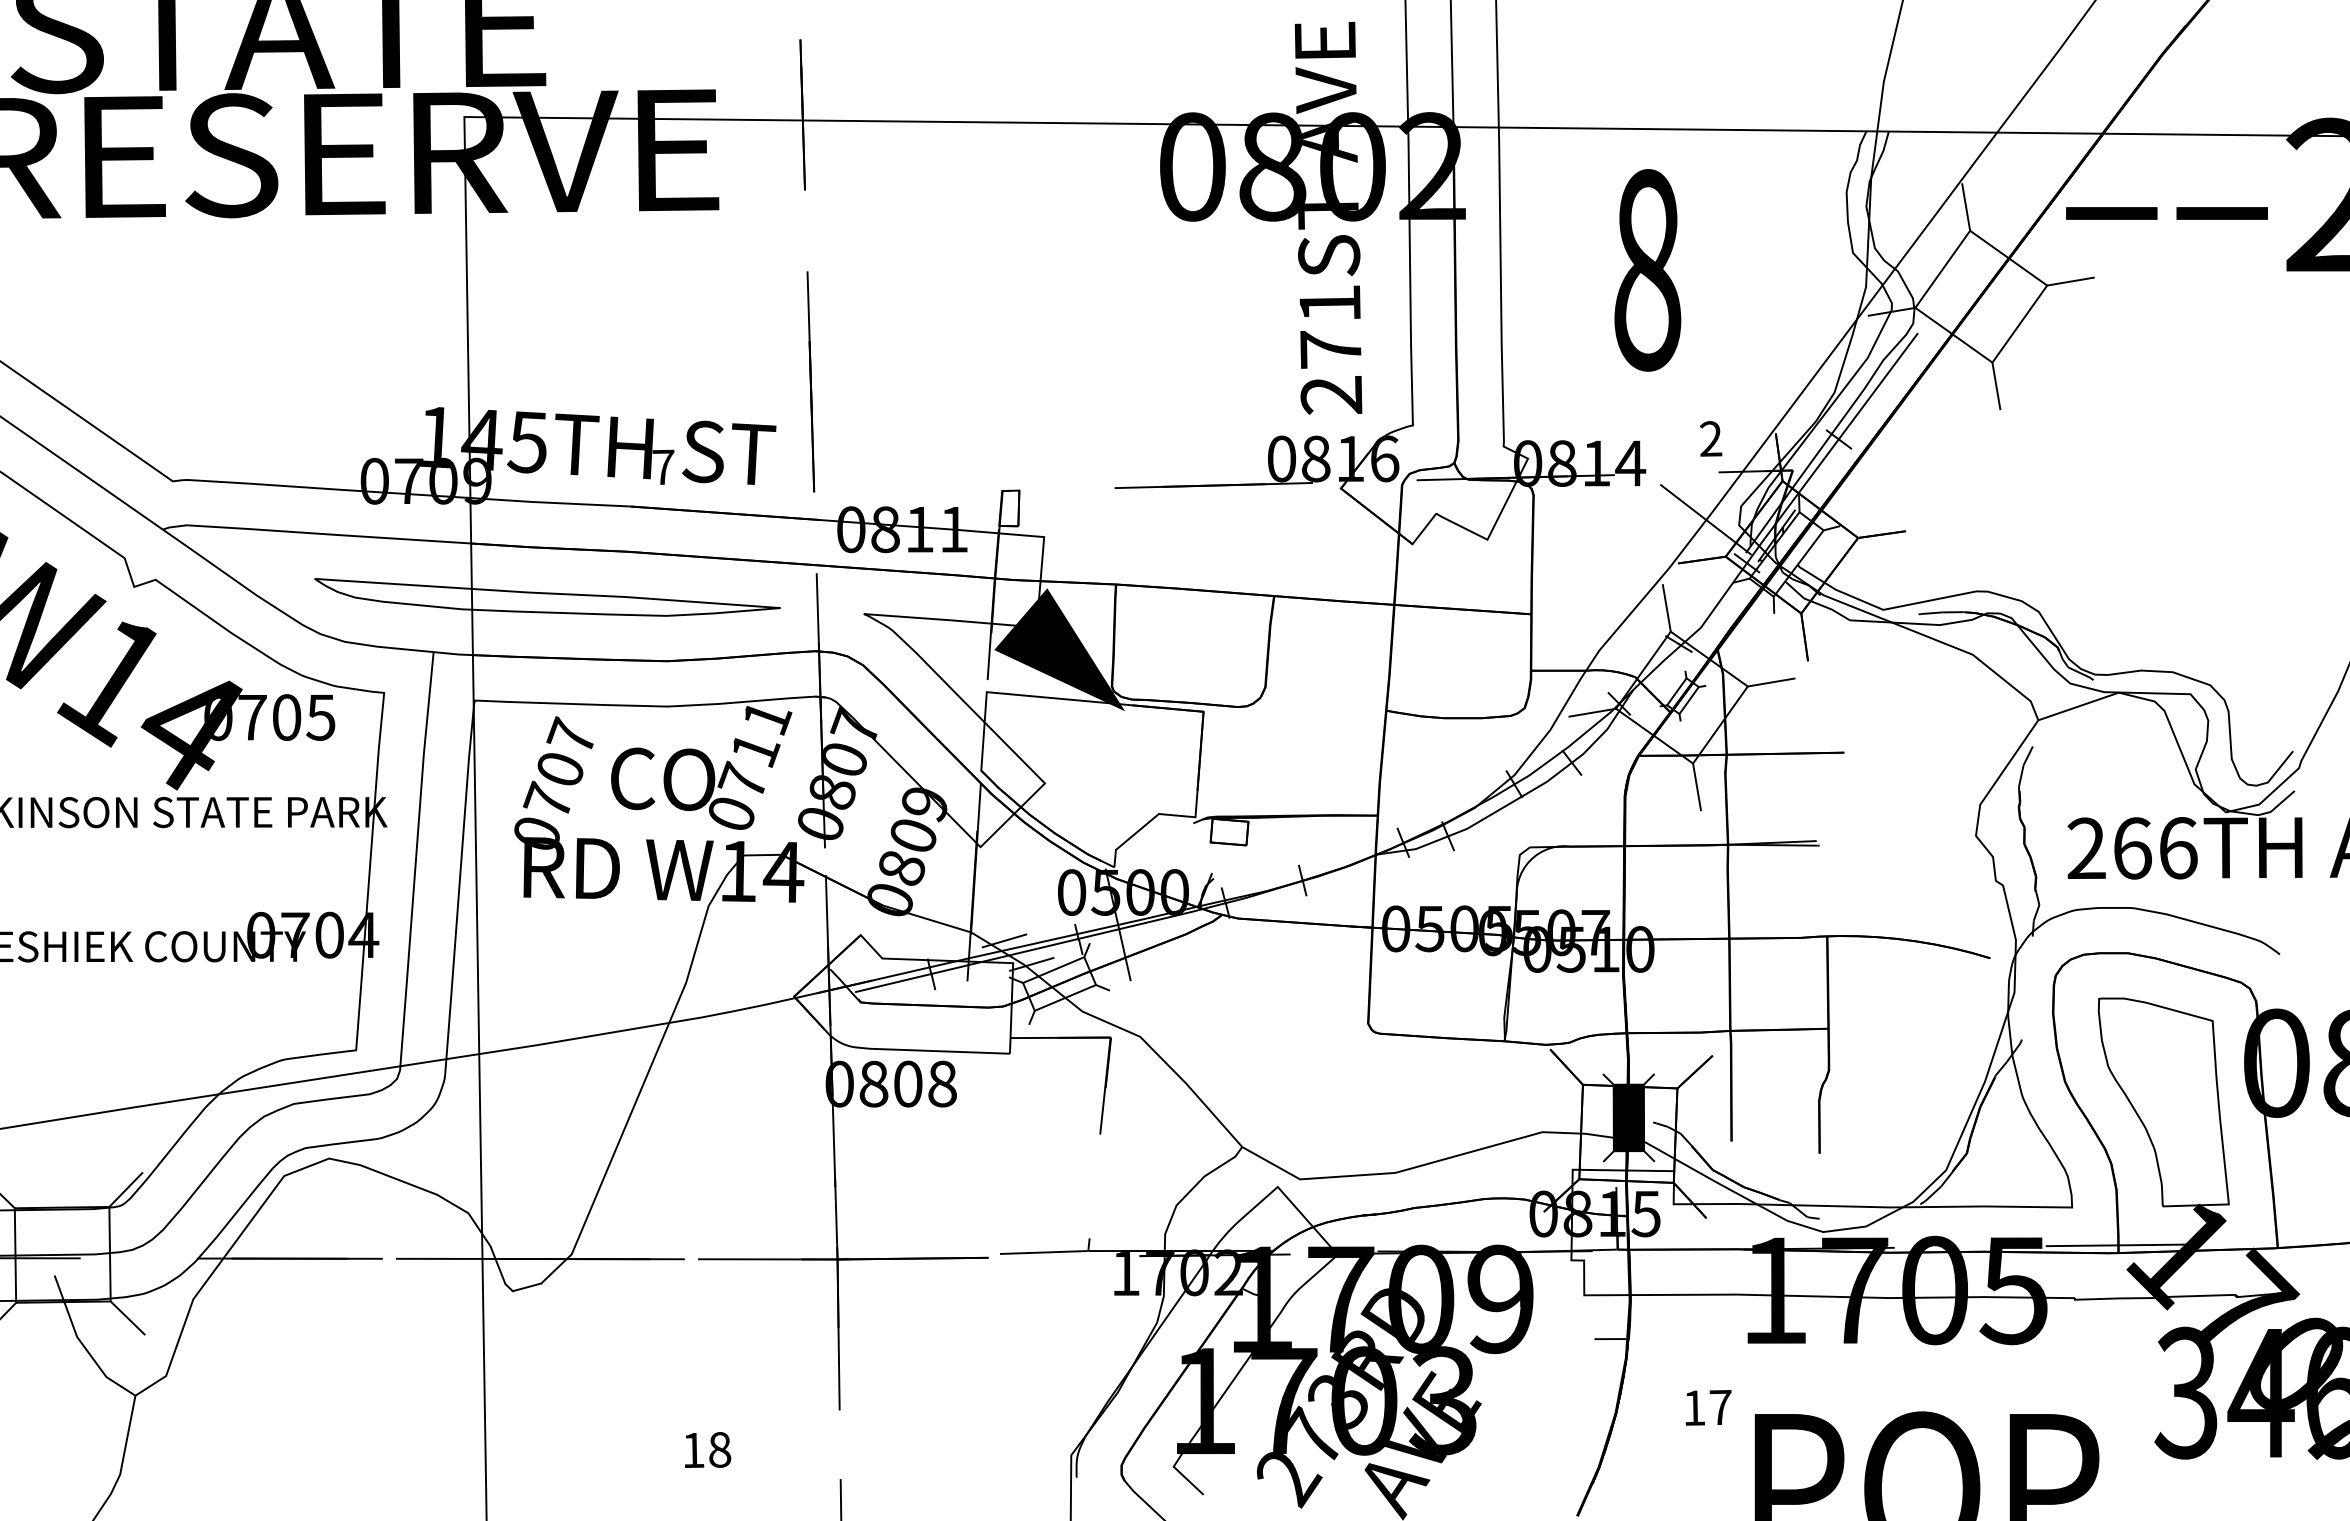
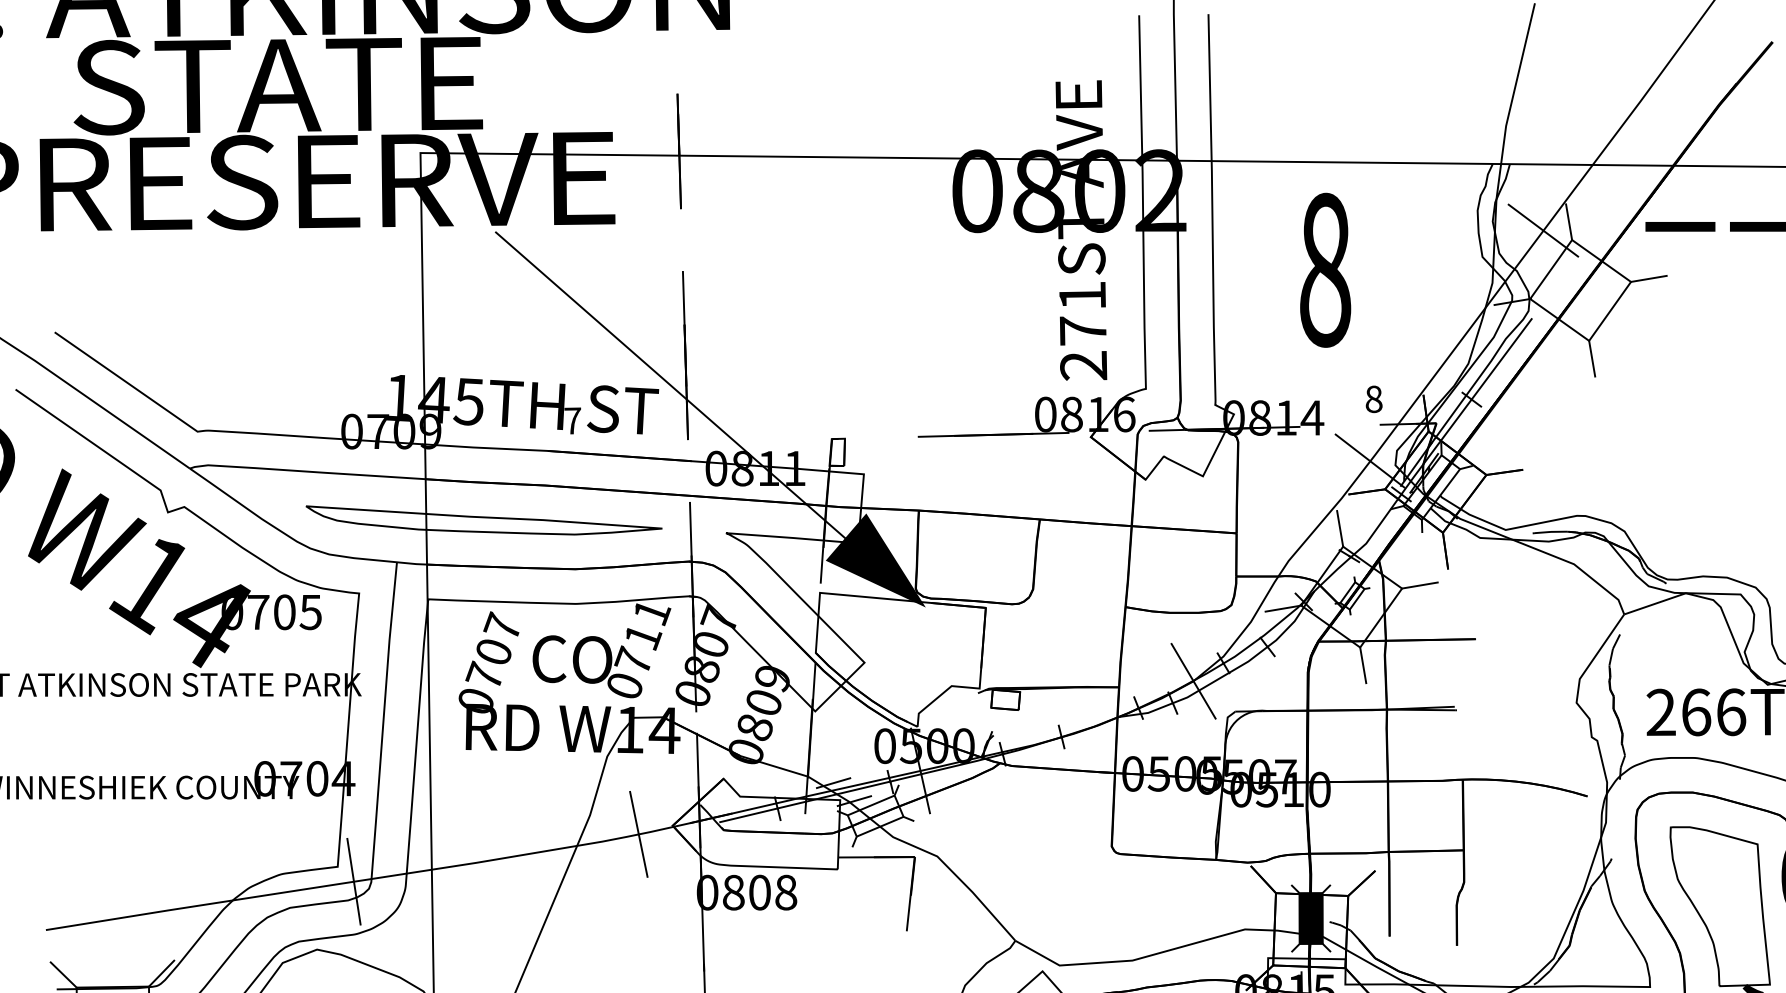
line: (1932, 218) -> (1543, 230), added
line: (791, 420) -> (670, 385), added
text: (1711, 439) -> (1374, 399), 2 -> 8
line: (1475, 807) -> (1193, 681), added
line: (749, 1007) -> (638, 834), added
line: (377, 1069) -> (354, 881), added

